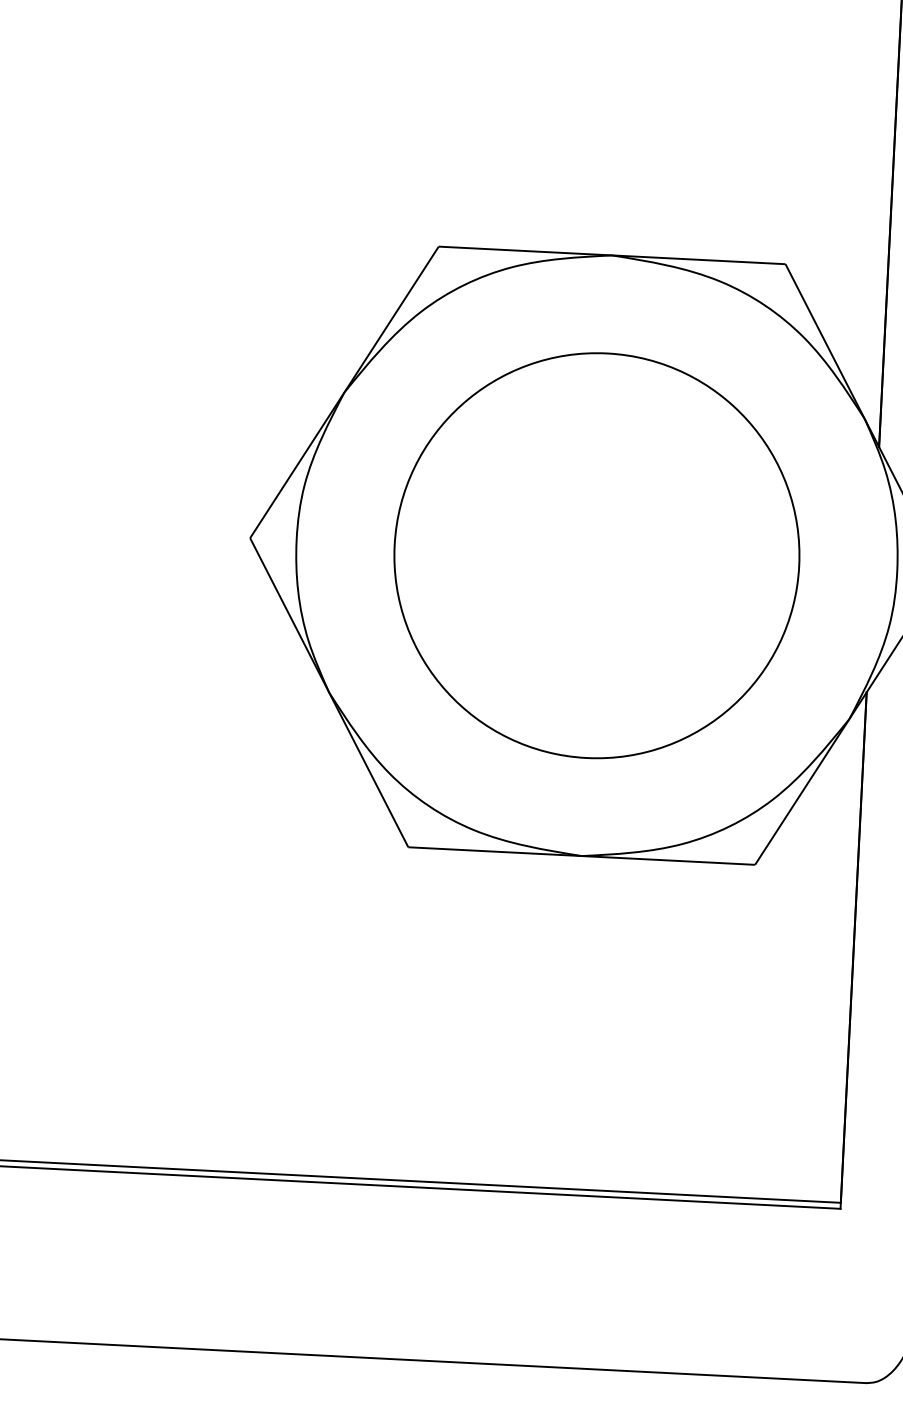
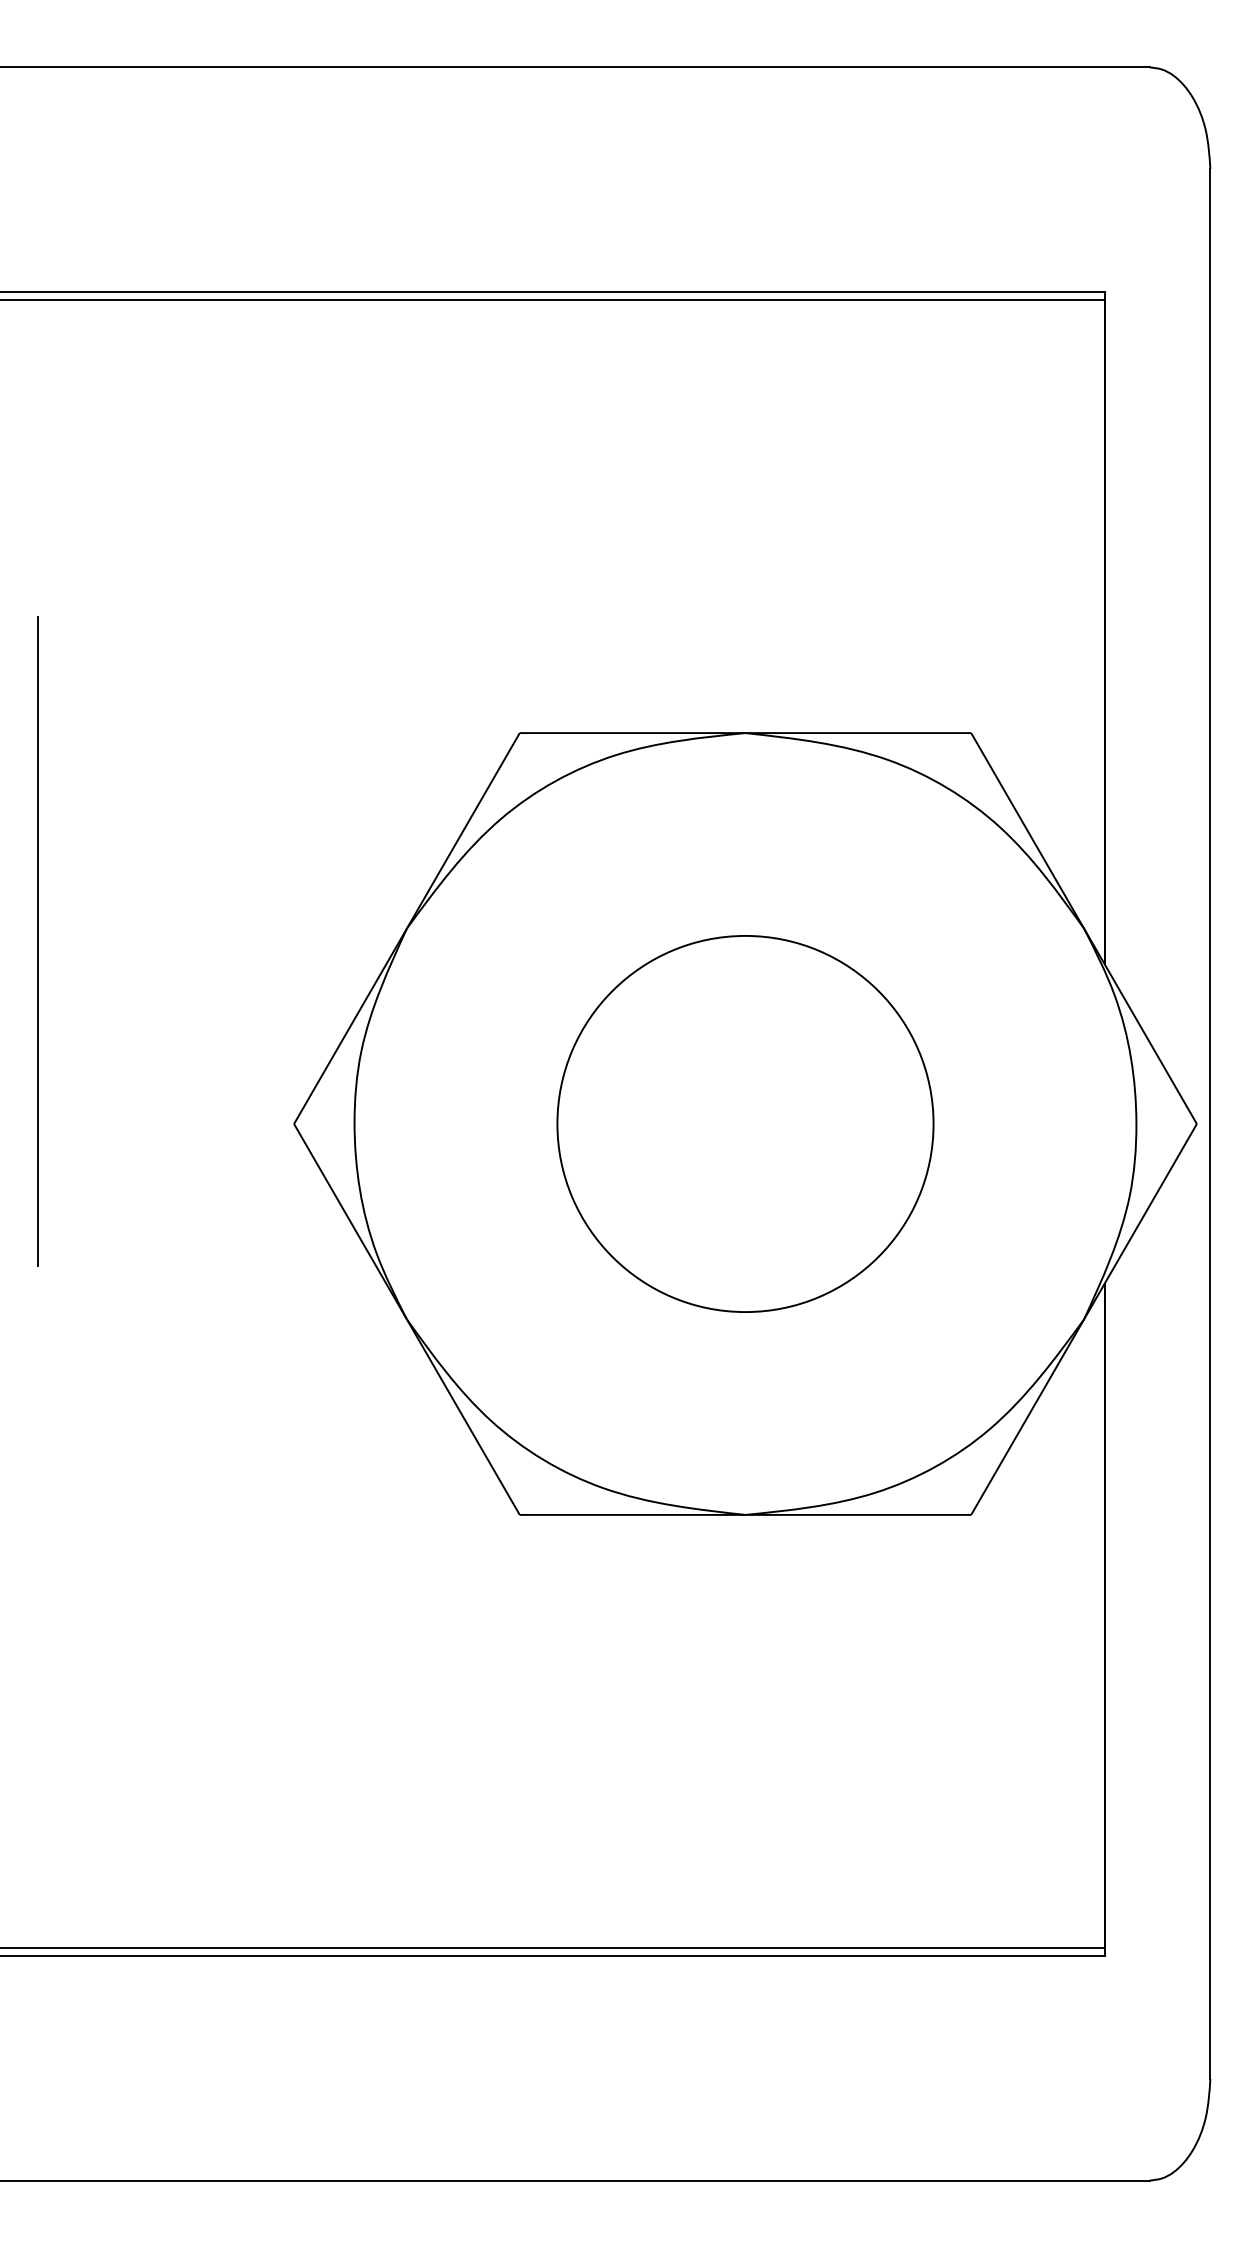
line: (60, 387) -> (37, 940), added
circle: (596, 555) -> (745, 1123), size x0.71

